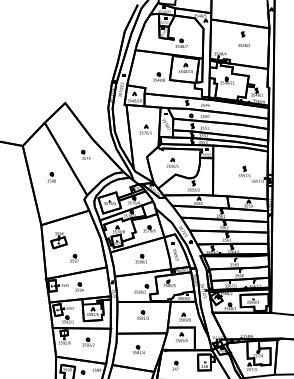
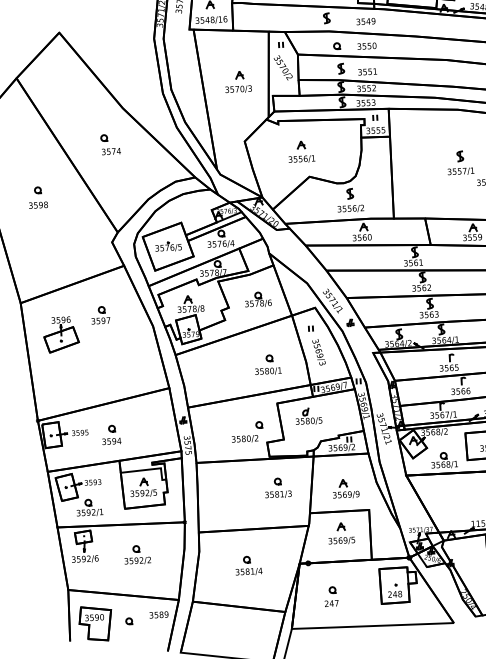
part: (74, 258) -> (100, 315), moved
part: (141, 258) -> (268, 363), moved
part: (142, 314) -> (276, 486), moved

